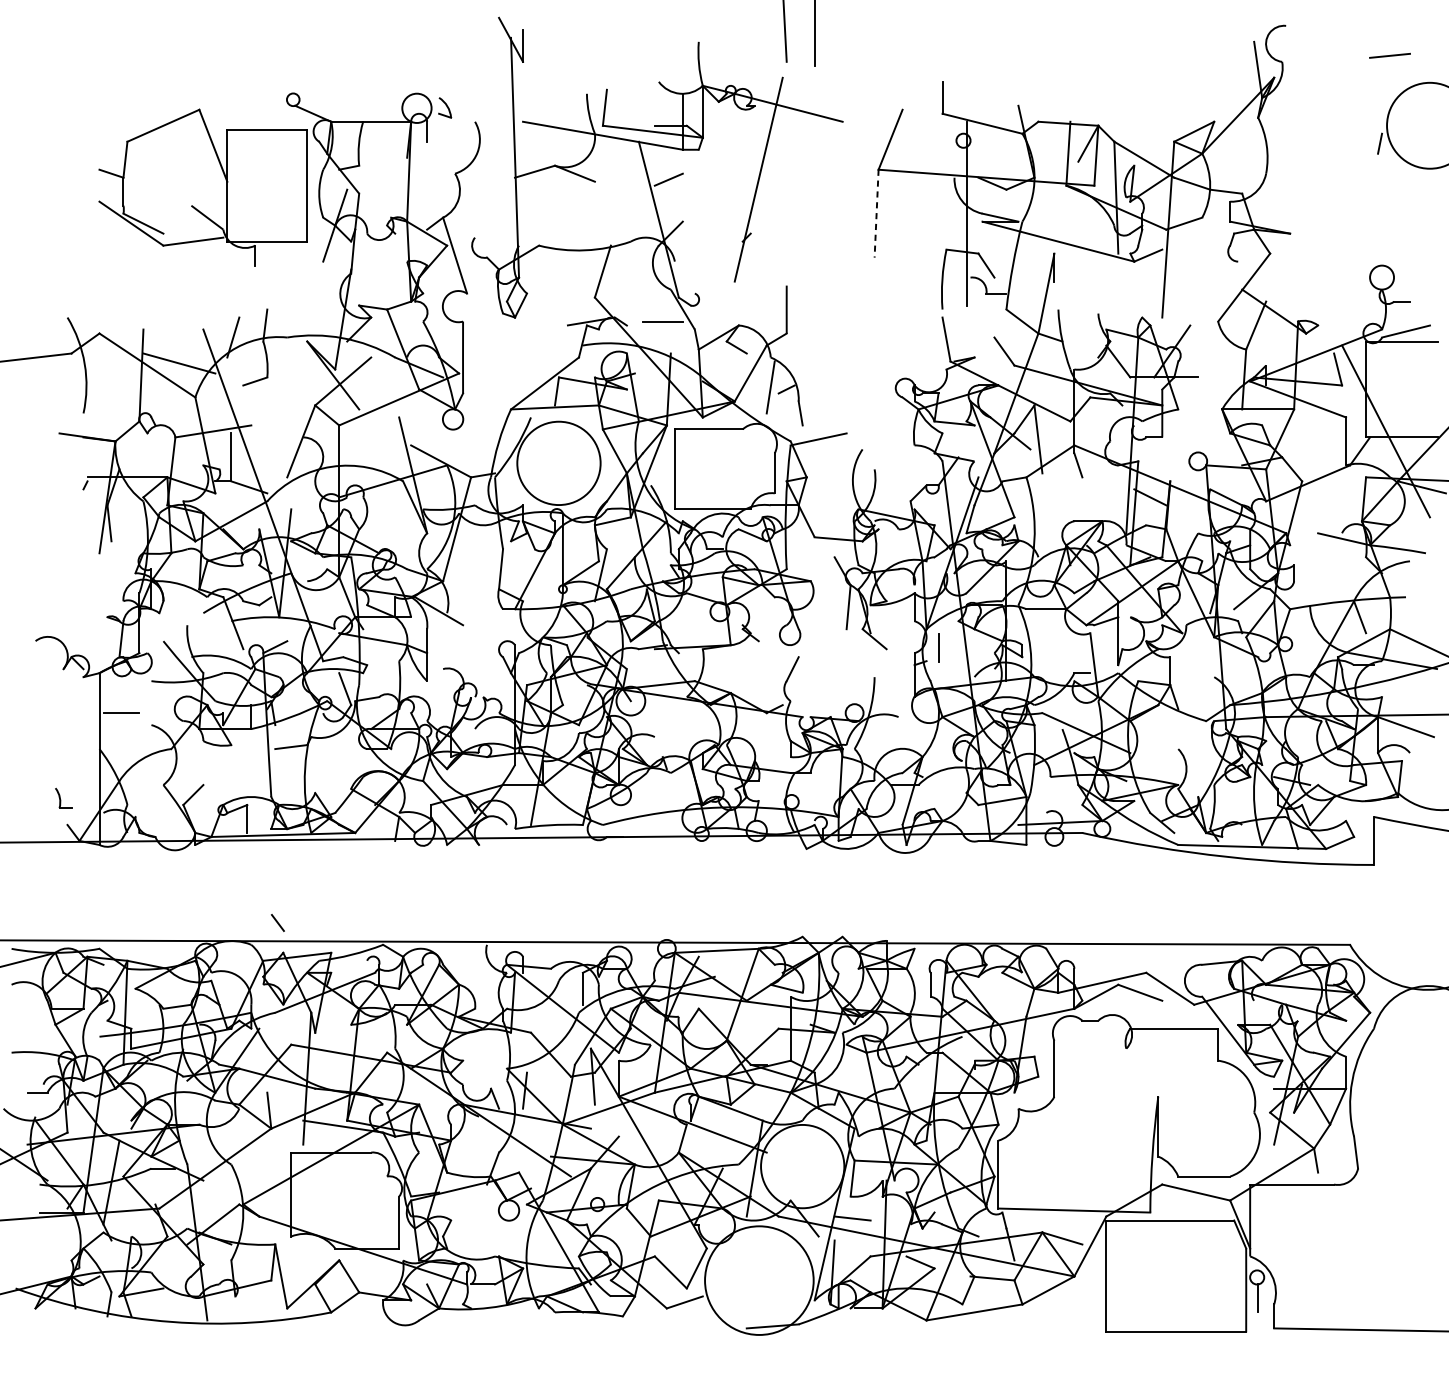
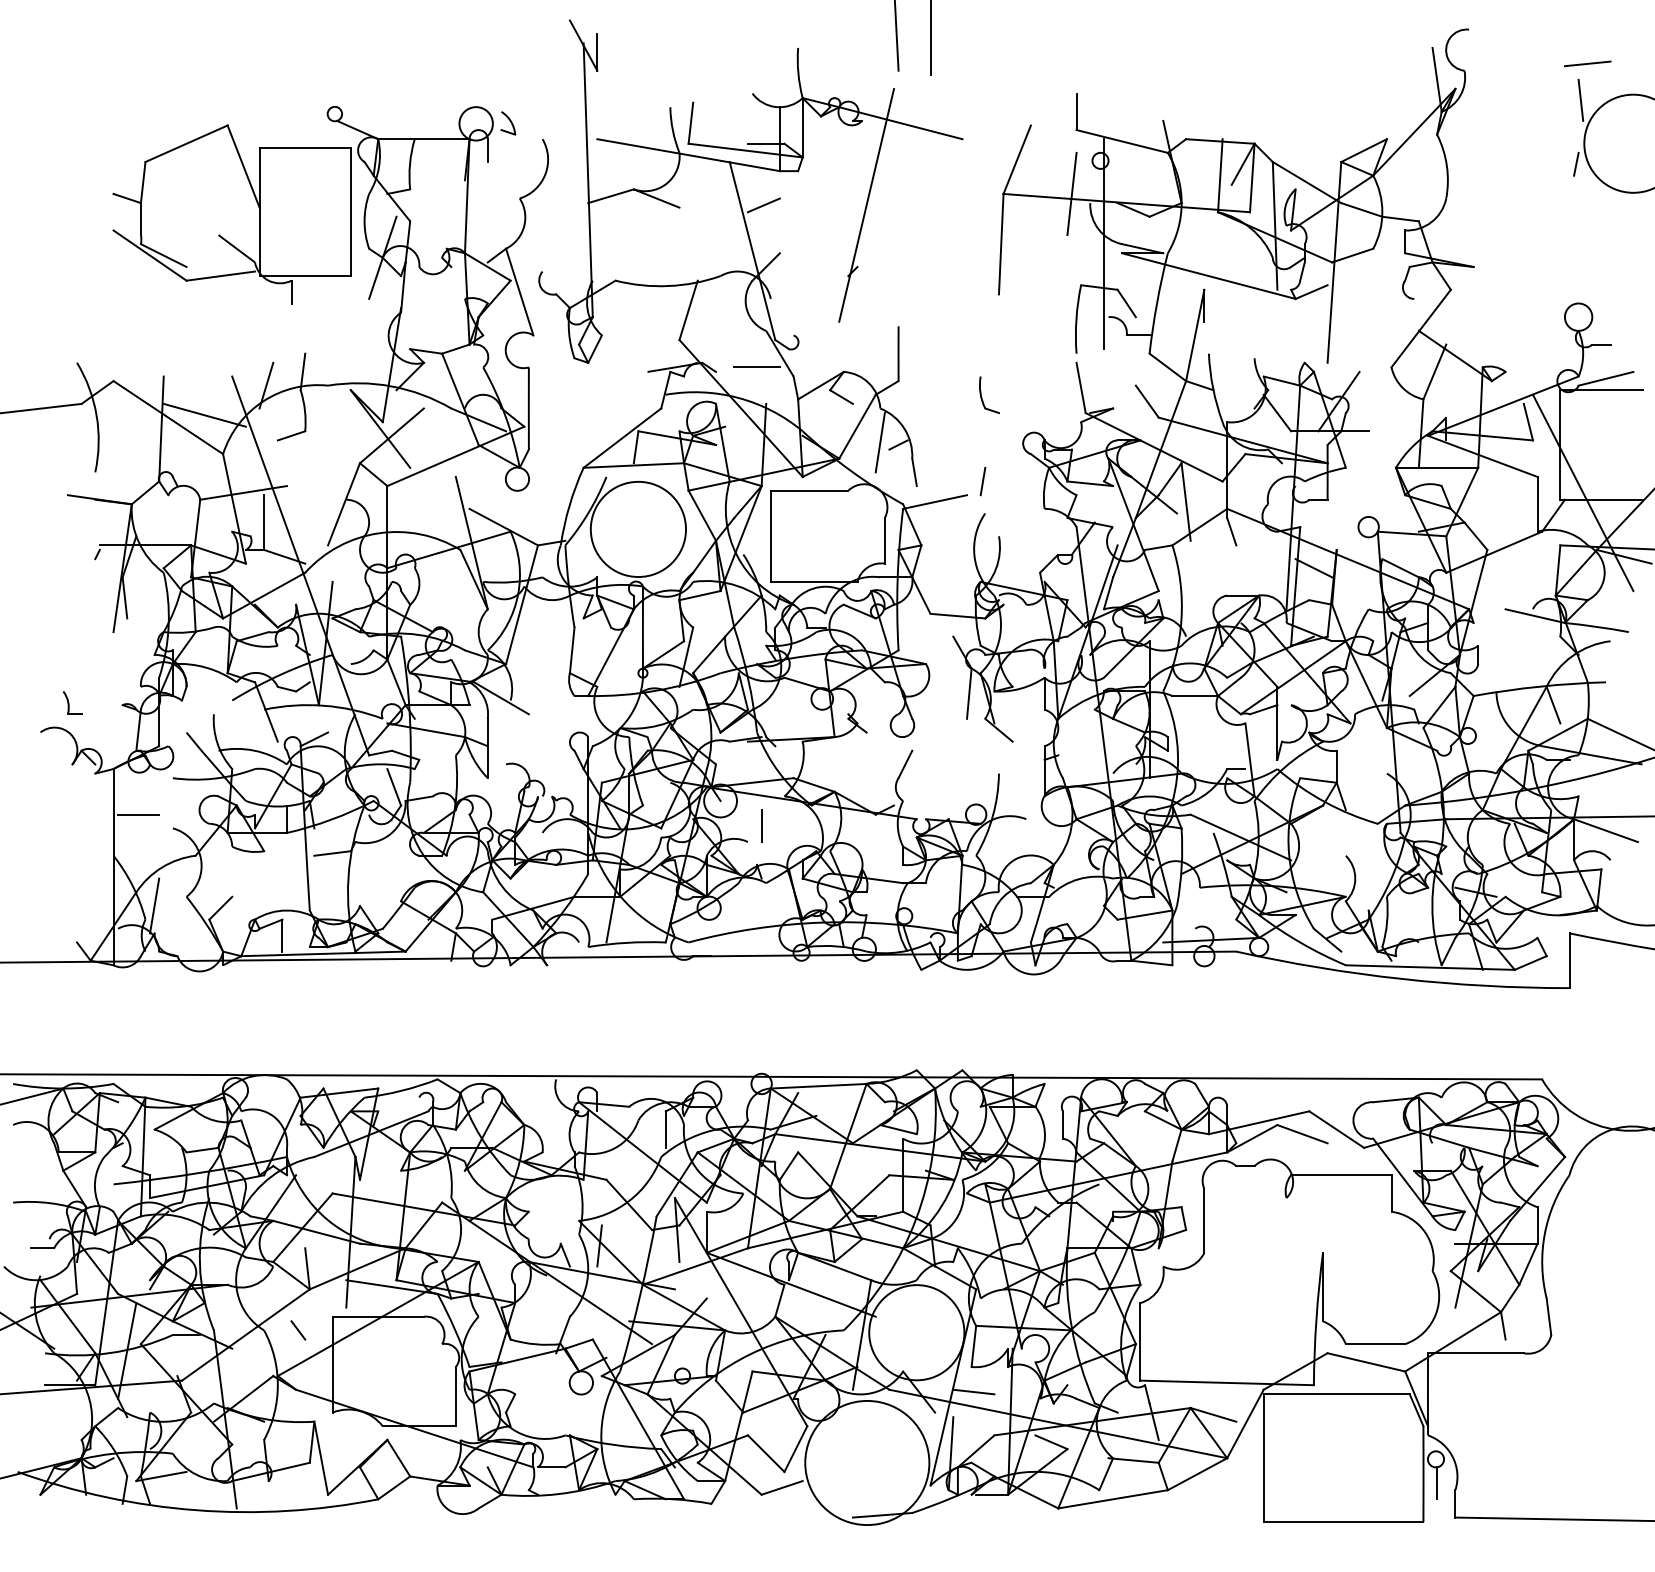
line: (1383, 87) -> (1580, 99), added
line: (938, 169) -> (1071, 193), added
line: (876, 213) -> (1001, 244), dashed -> solid
part: (860, 347) -> (982, 397), added
line: (860, 421) -> (982, 481), added
line: (938, 647) -> (761, 825), moved
line: (135, 792) -> (154, 905), added
part: (63, 797) -> (72, 702), moved
line: (278, 923) -> (298, 1330), moved

